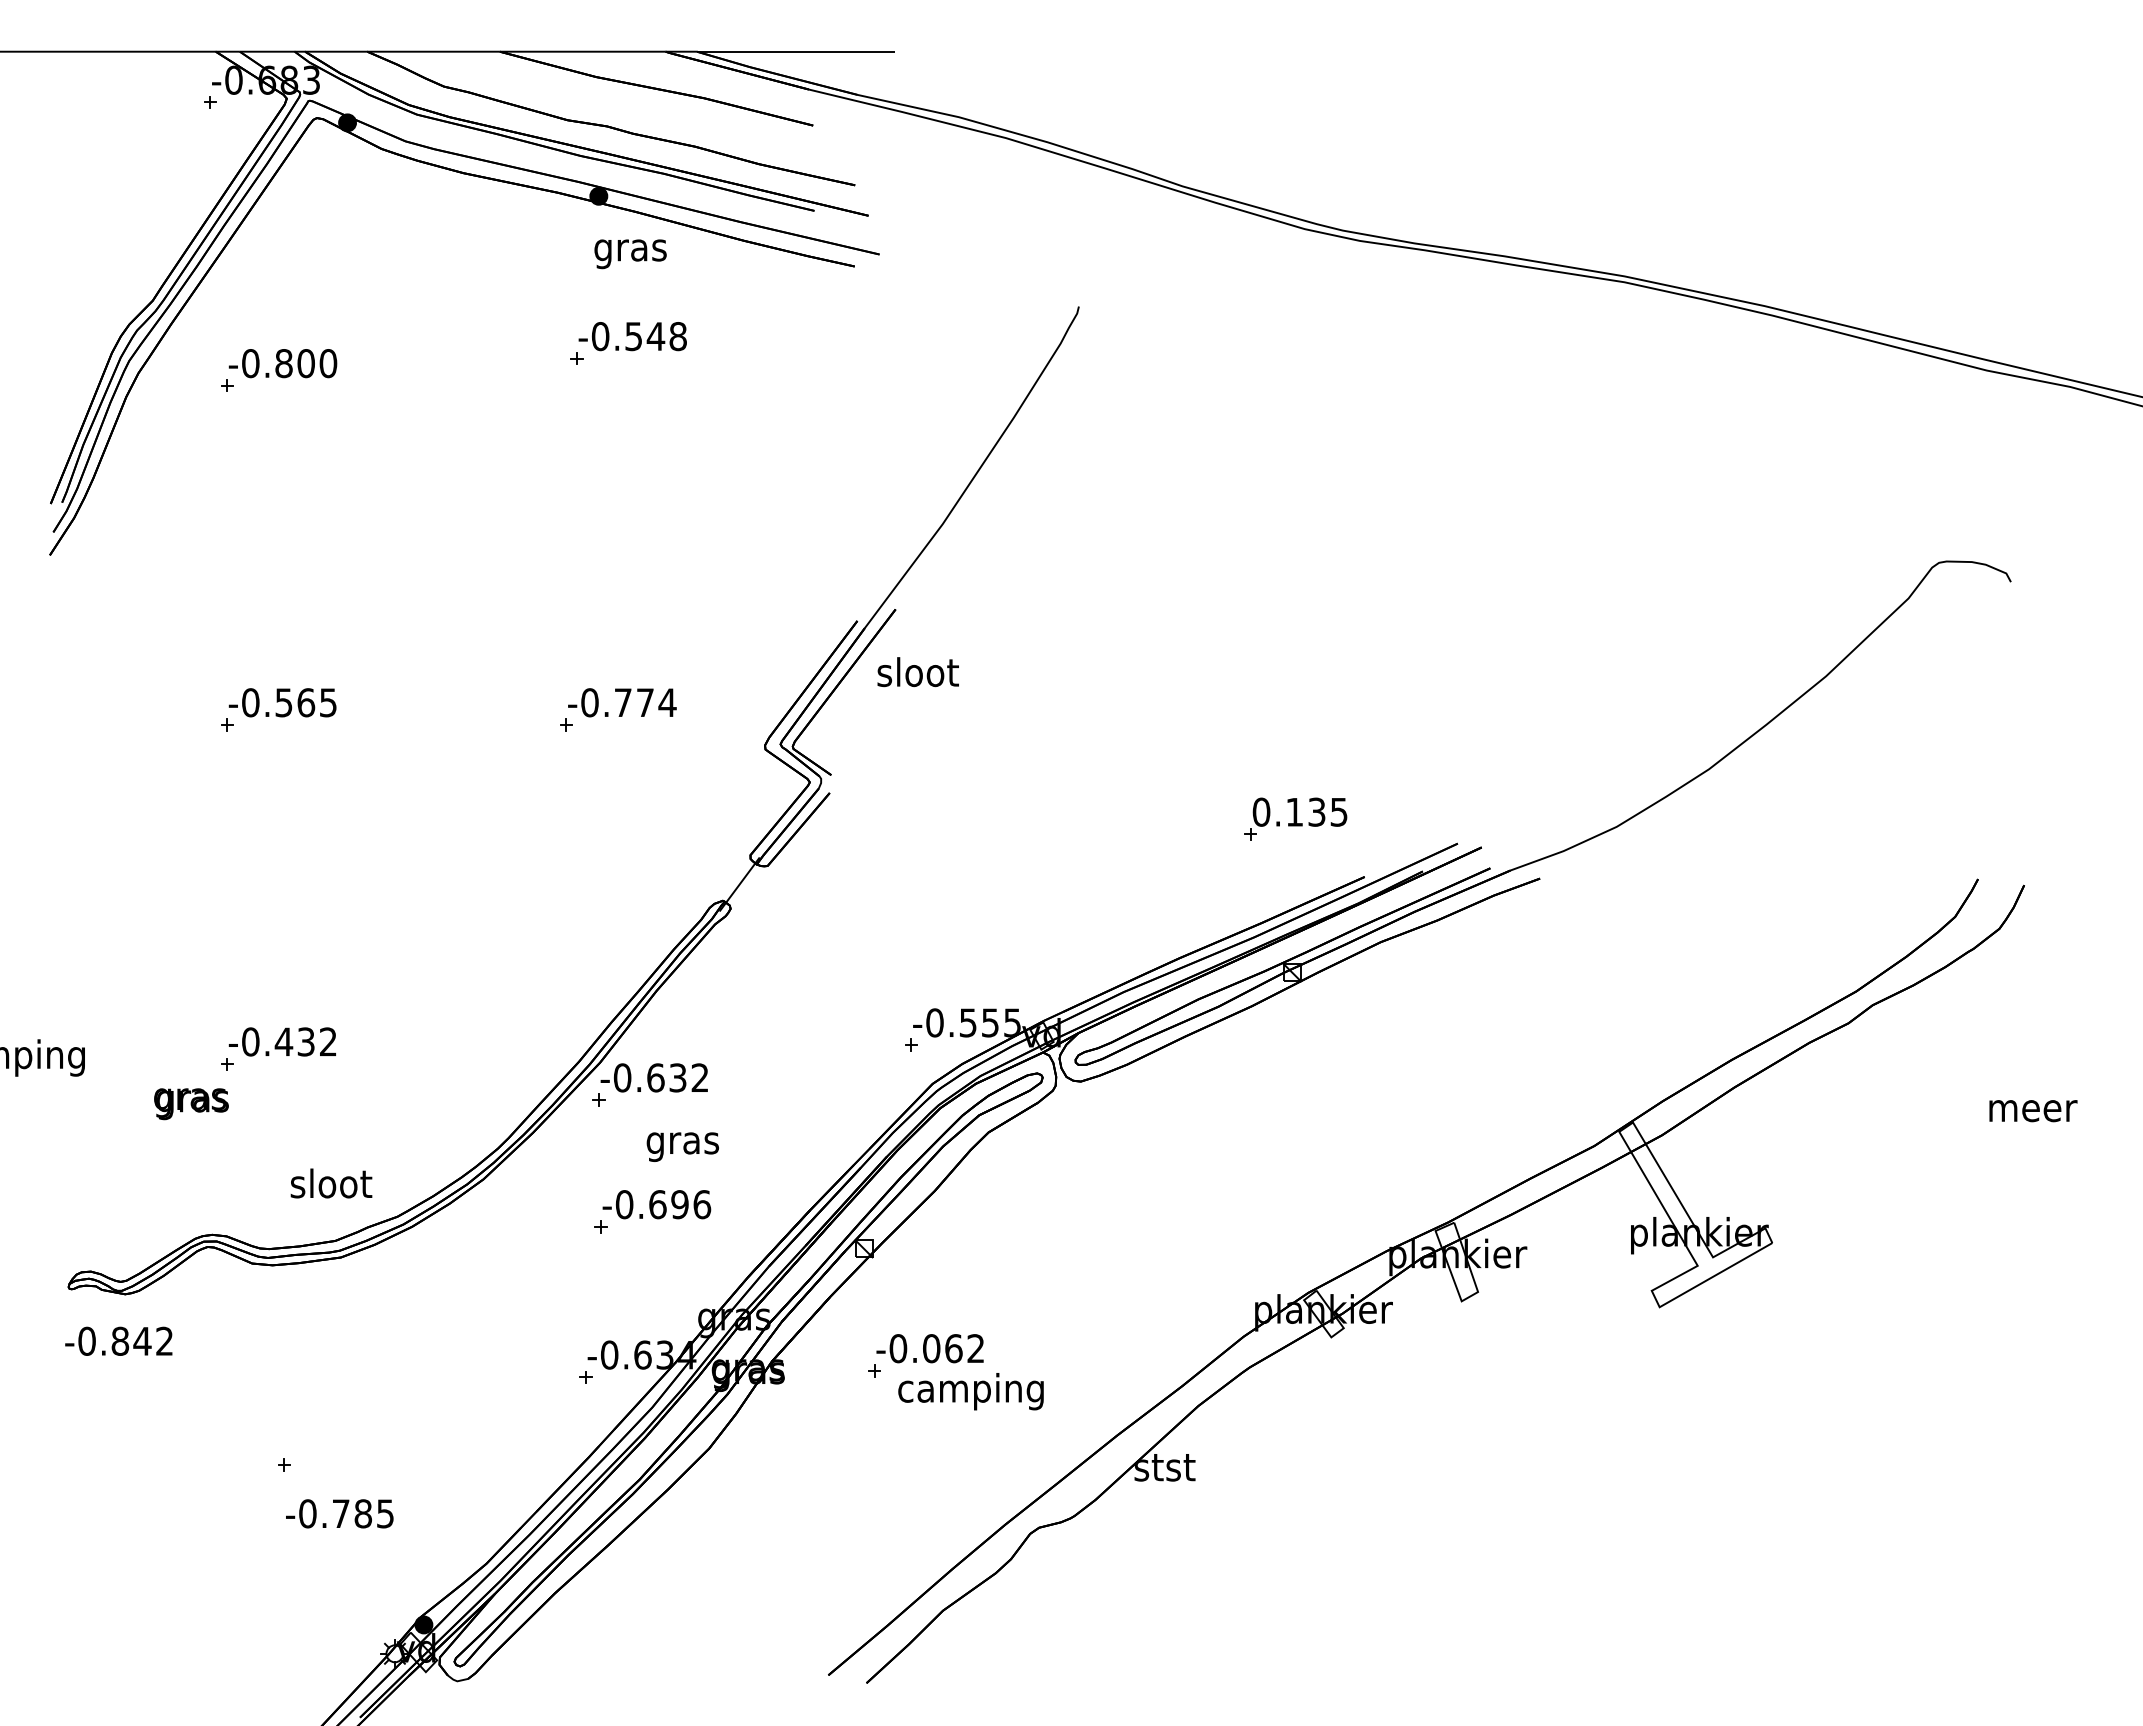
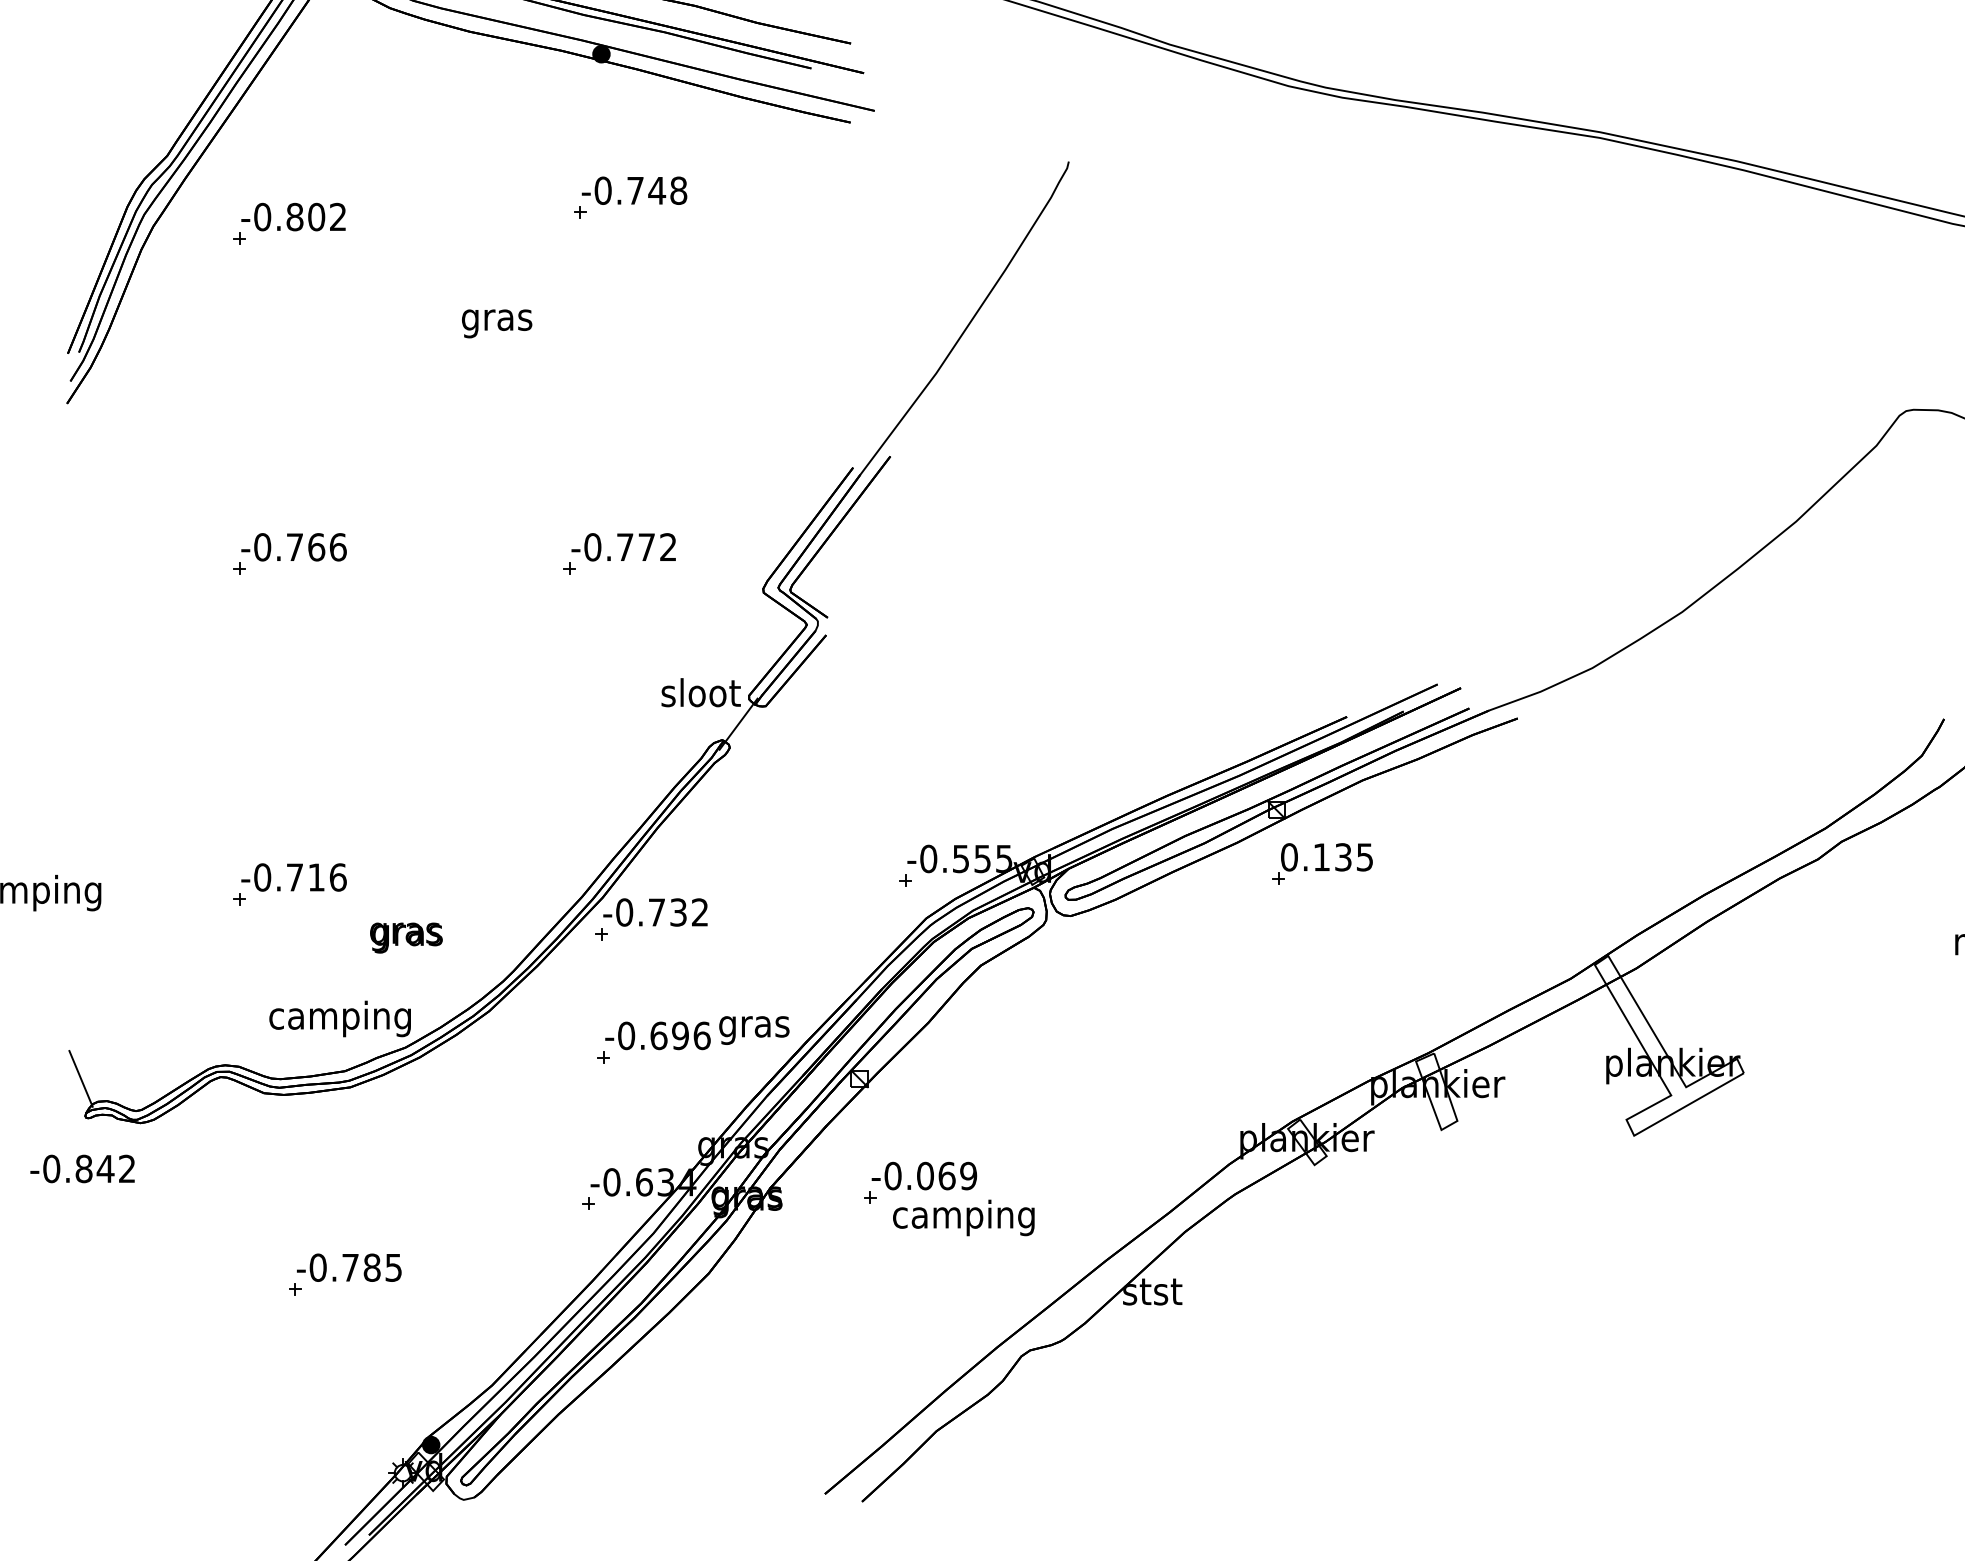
text: (630, 254) -> (496, 324), moved
text: (633, 336) -> (635, 190), -0.548 -> -0.748
text: (328, 363) -> (338, 217), -0.800 -> -0.802
text: (917, 672) -> (700, 693), moved
text: (306, 702) -> (316, 547), -0.565 -> -0.766
text: (667, 702) -> (668, 547), -0.774 -> -0.772
part: (1295, 818) -> (1322, 863), moved
text: (305, 1041) -> (315, 877), -0.432 -> -0.716
text: (655, 1077) -> (656, 912), -0.632 -> -0.732
text: (191, 1104) -> (406, 938), moved
text: (682, 1146) -> (753, 1029), moved
text: (330, 1186) -> (340, 1018), sloot -> camping
line: (64, 1248) -> (81, 1078), added
text: (118, 1340) -> (82, 1168), moved
text: (975, 1348) -> (968, 1175), -0.062 -> -0.069
text: (339, 1513) -> (349, 1267), moved

